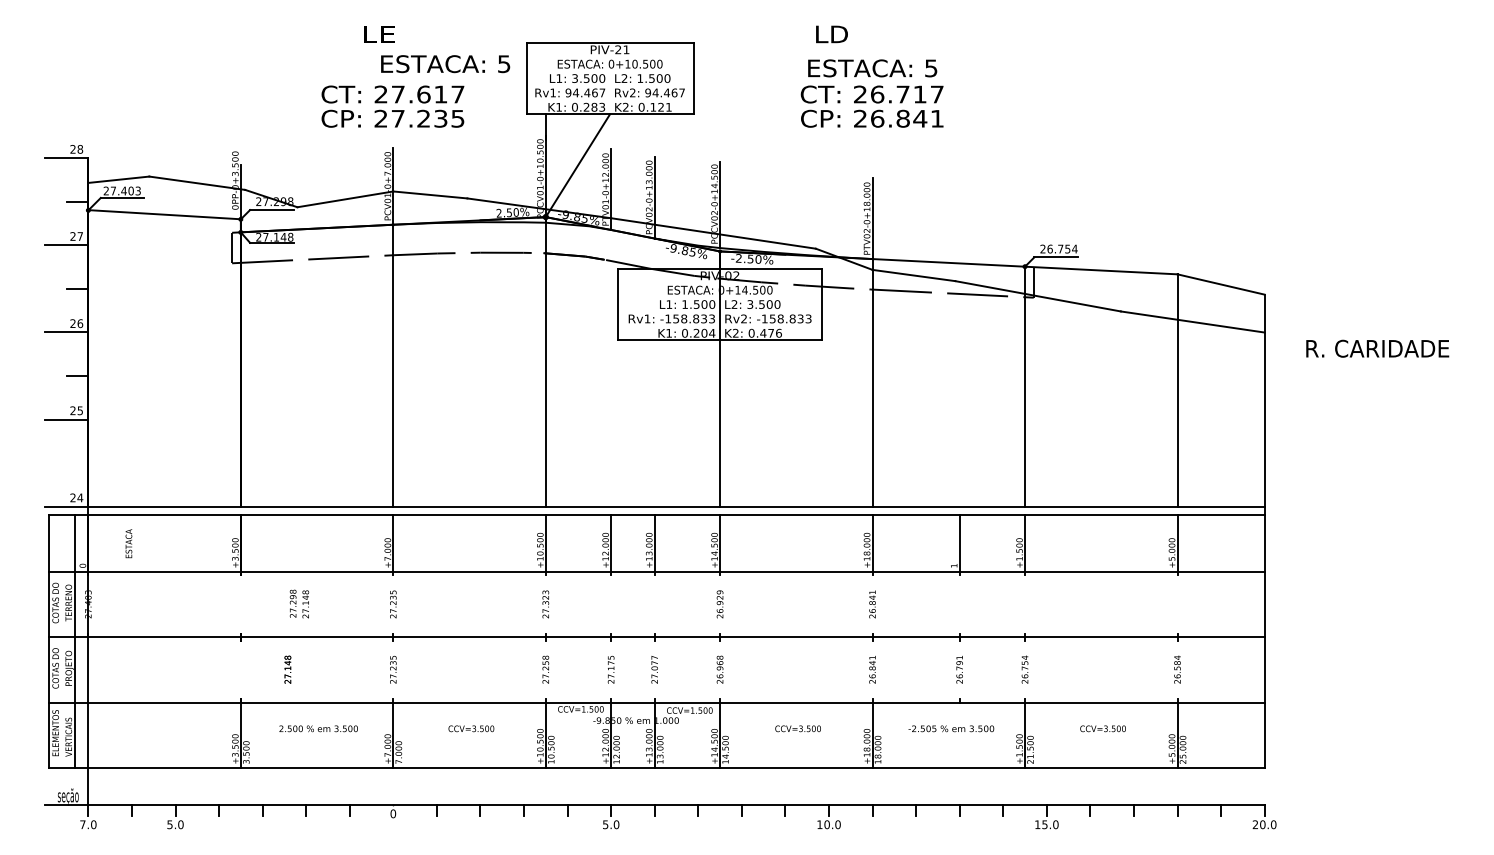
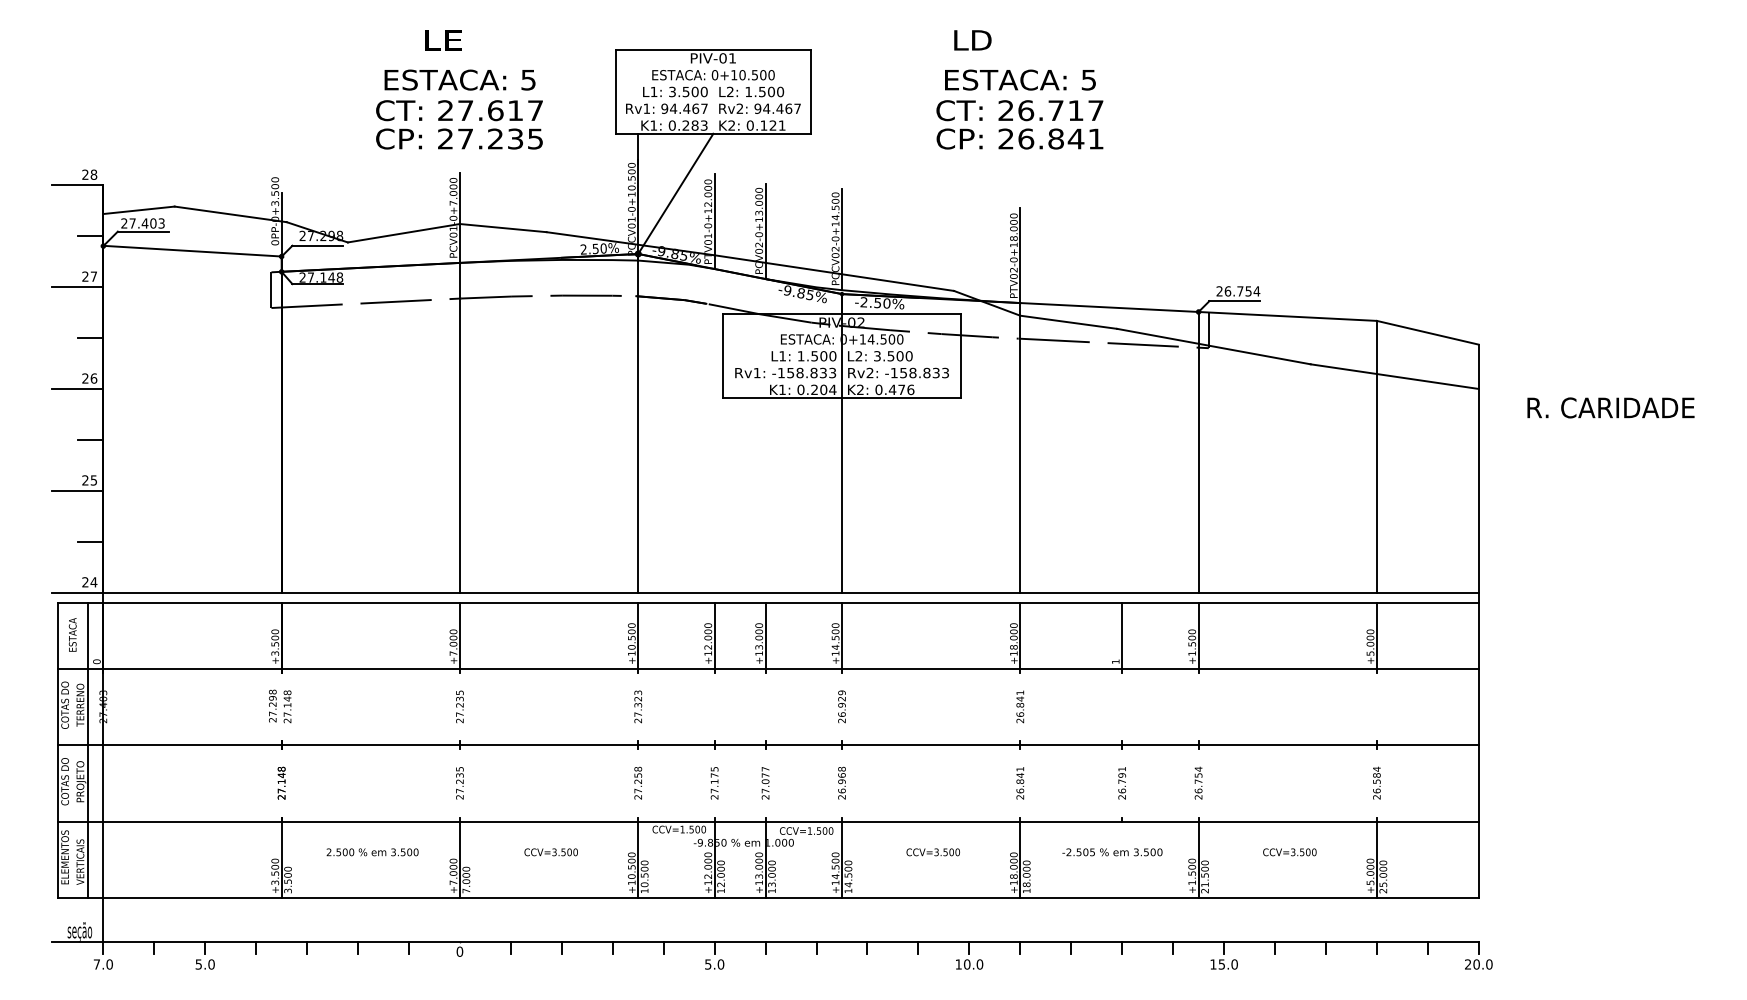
text: (617, 49) -> (722, 58), PIV-21 -> PIV-01
text: (445, 63) -> (459, 79), moved
line: (77, 462) -> (90, 541), added
text: (128, 543) -> (72, 634), moved
text: (299, 604) -> (280, 706), moved
text: (287, 669) -> (281, 782), moved

